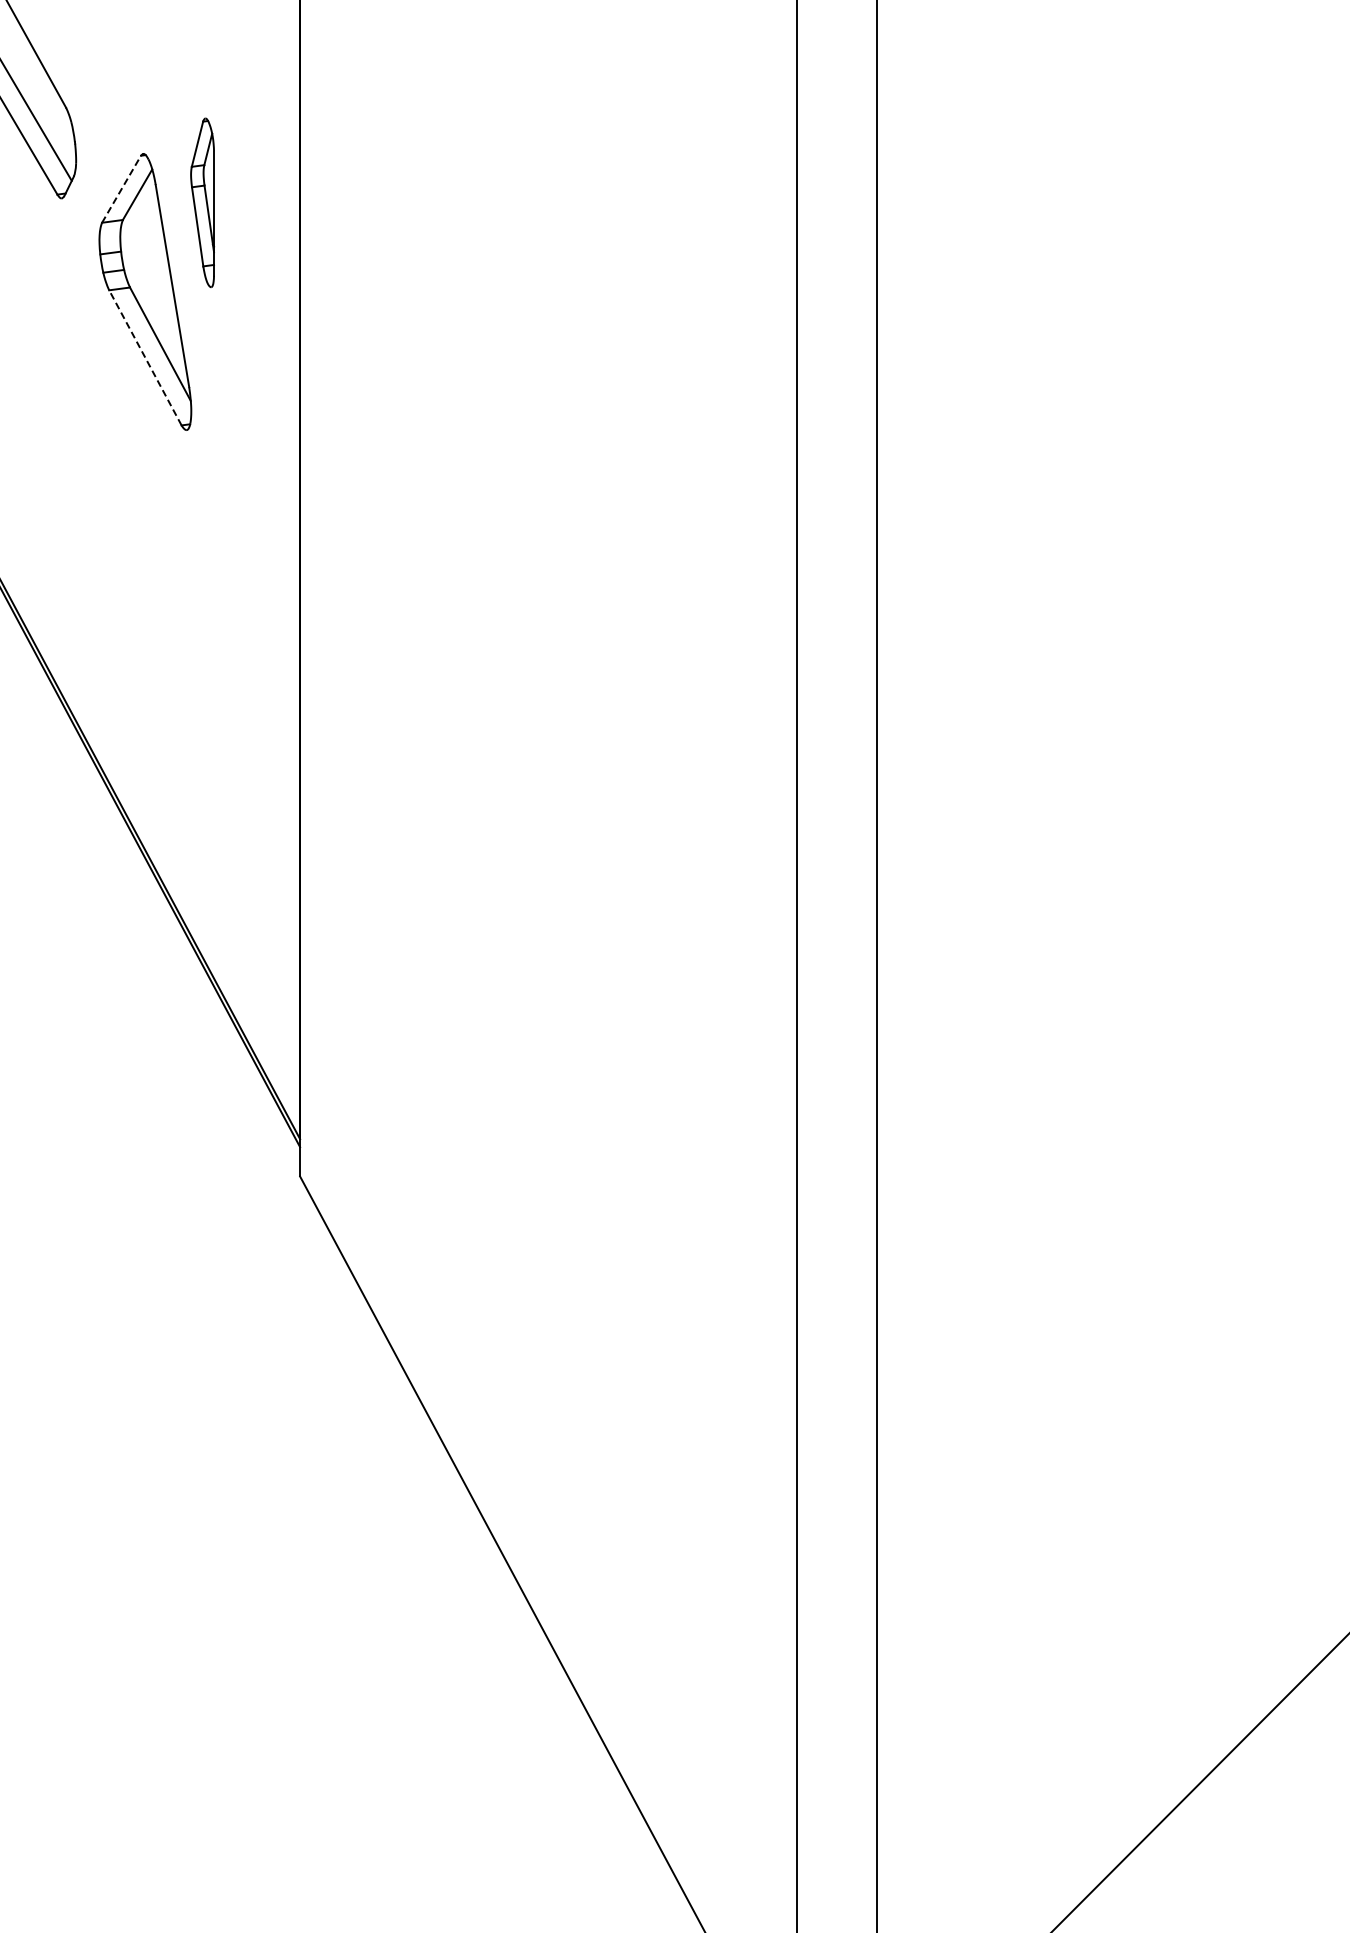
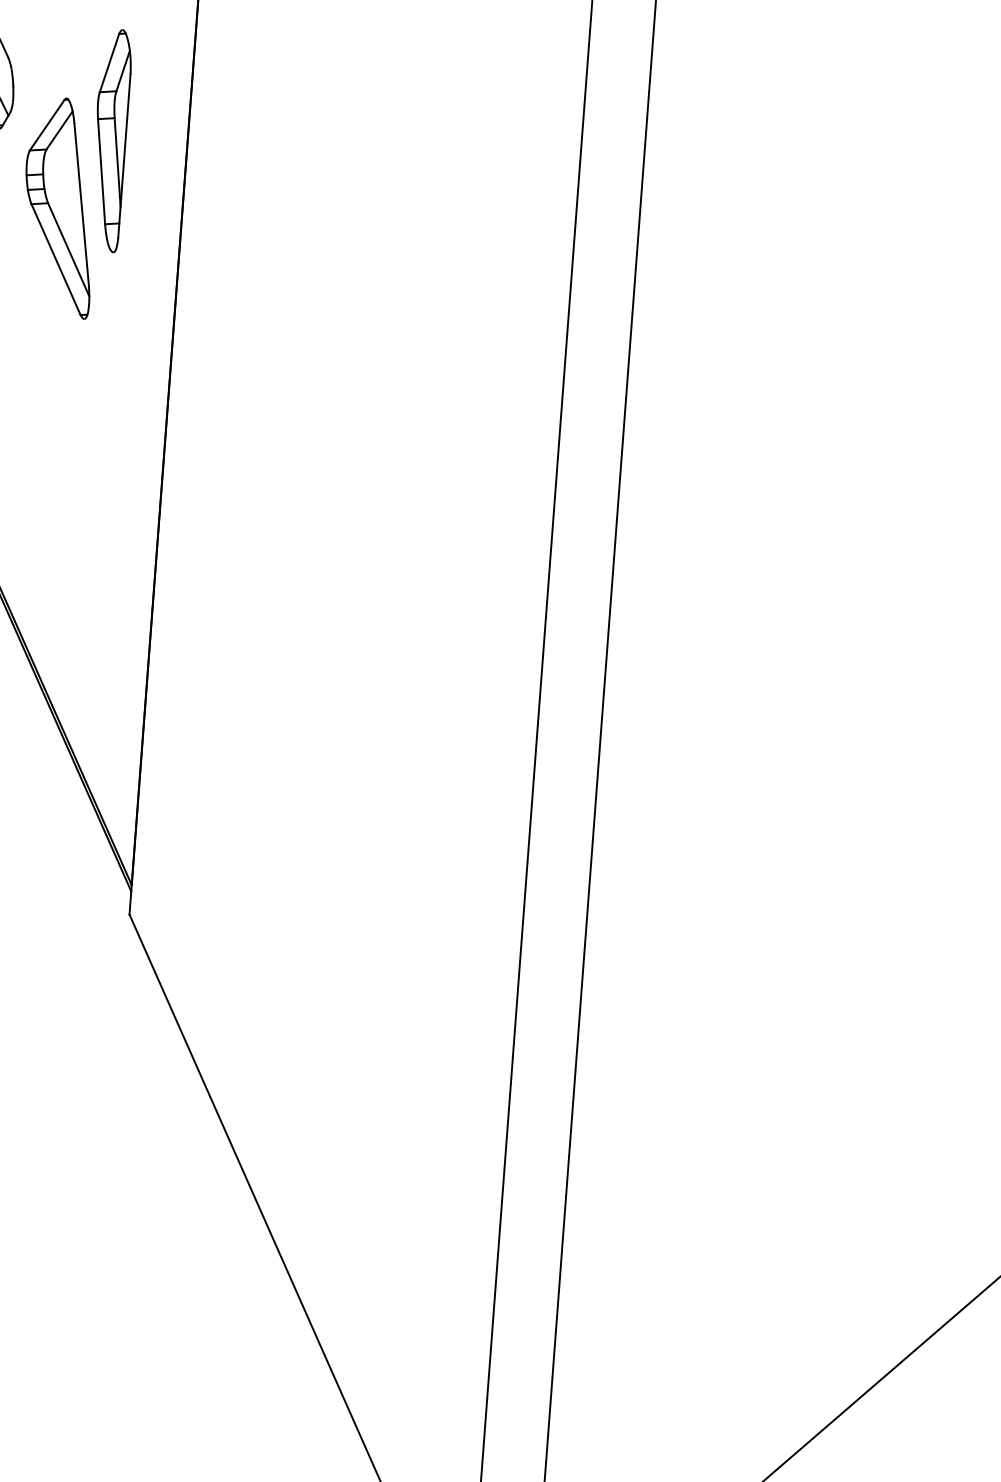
line: (121, 189) -> (47, 125), dashed -> solid
part: (202, 202) -> (110, 140), size x1.67
line: (145, 357) -> (56, 259), dashed -> solid

